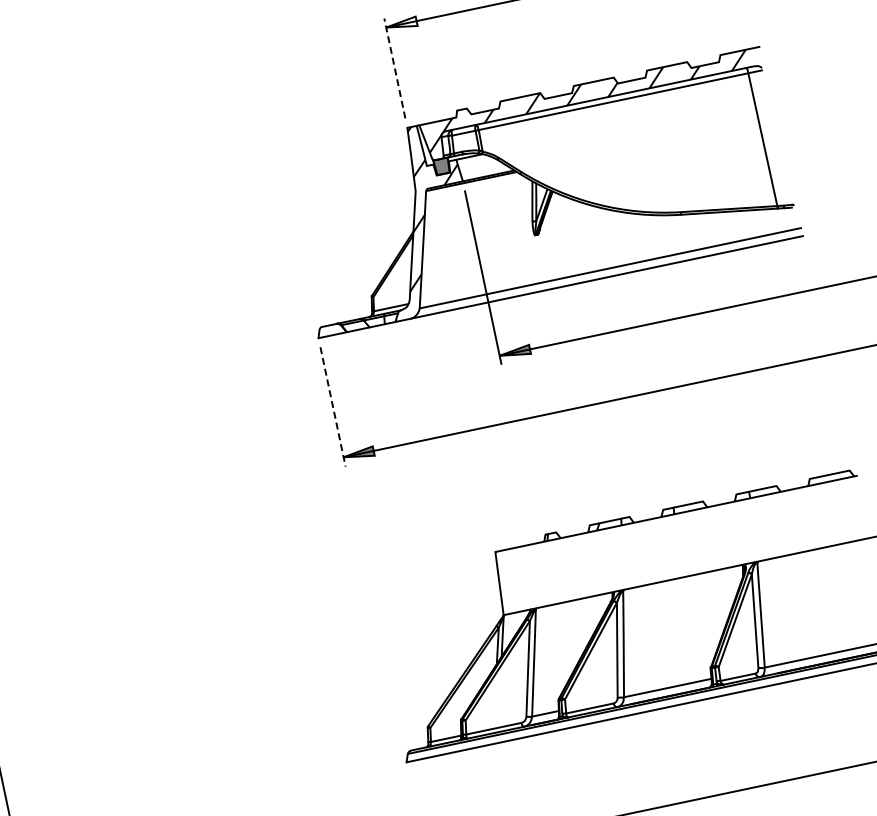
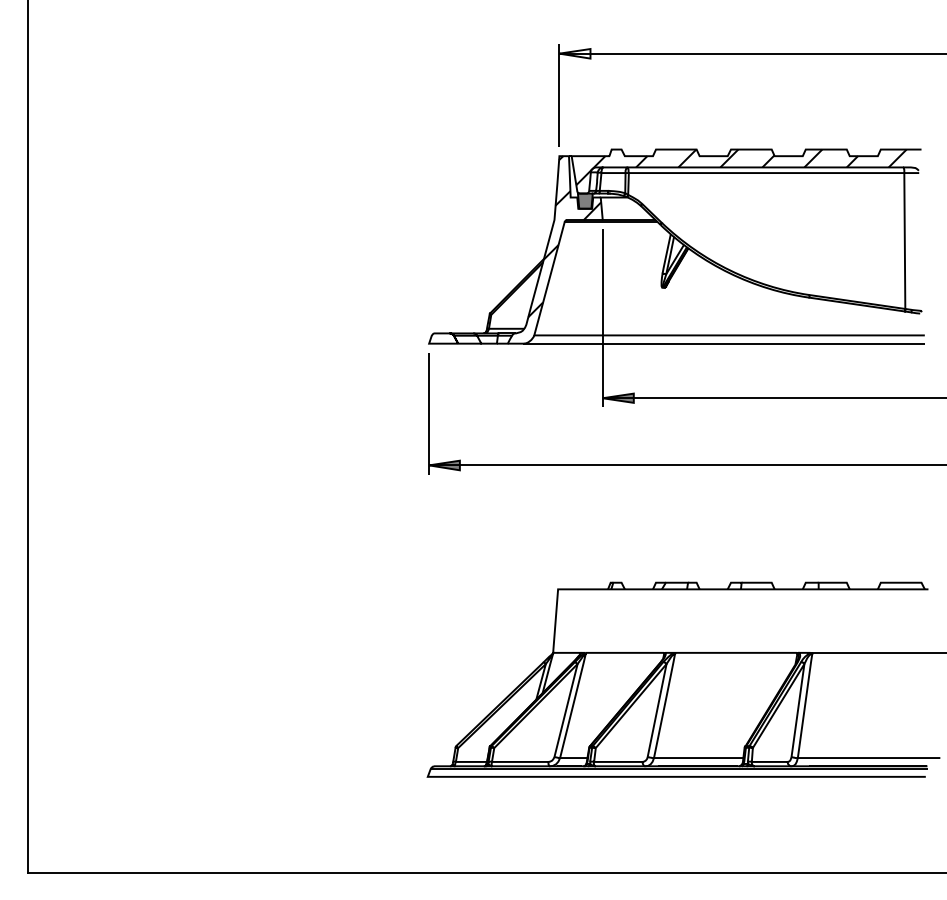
line: (394, 67) -> (559, 94), dashed -> solid
line: (333, 407) -> (429, 414), dashed -> solid

